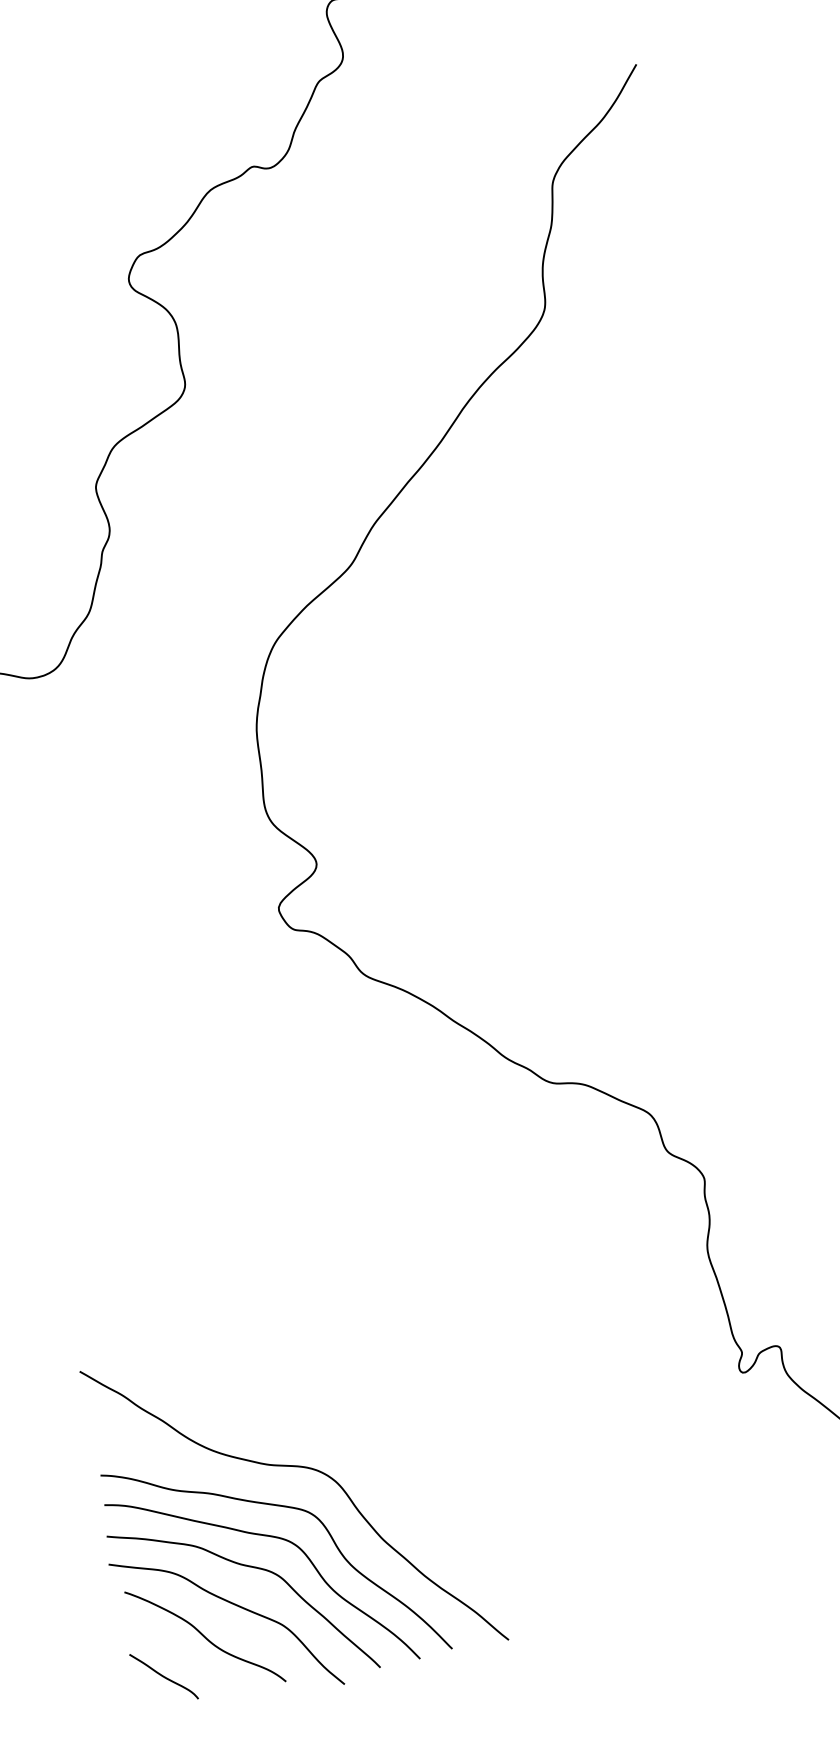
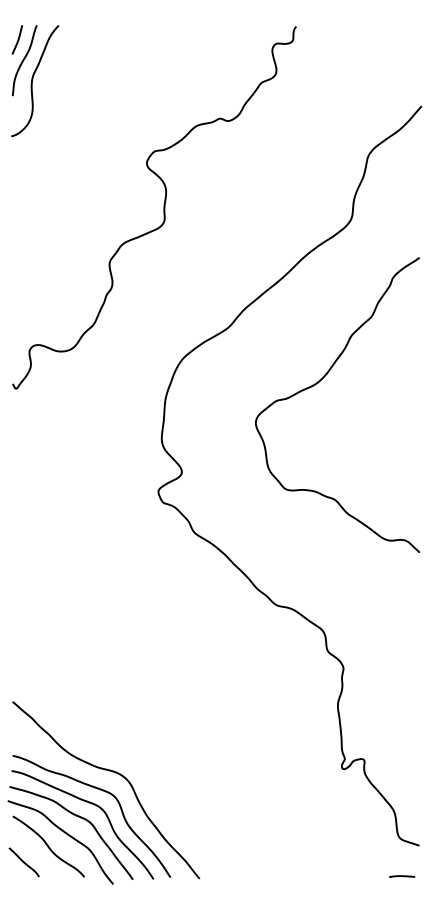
curve: (543, 641) -> (317, 384), added

